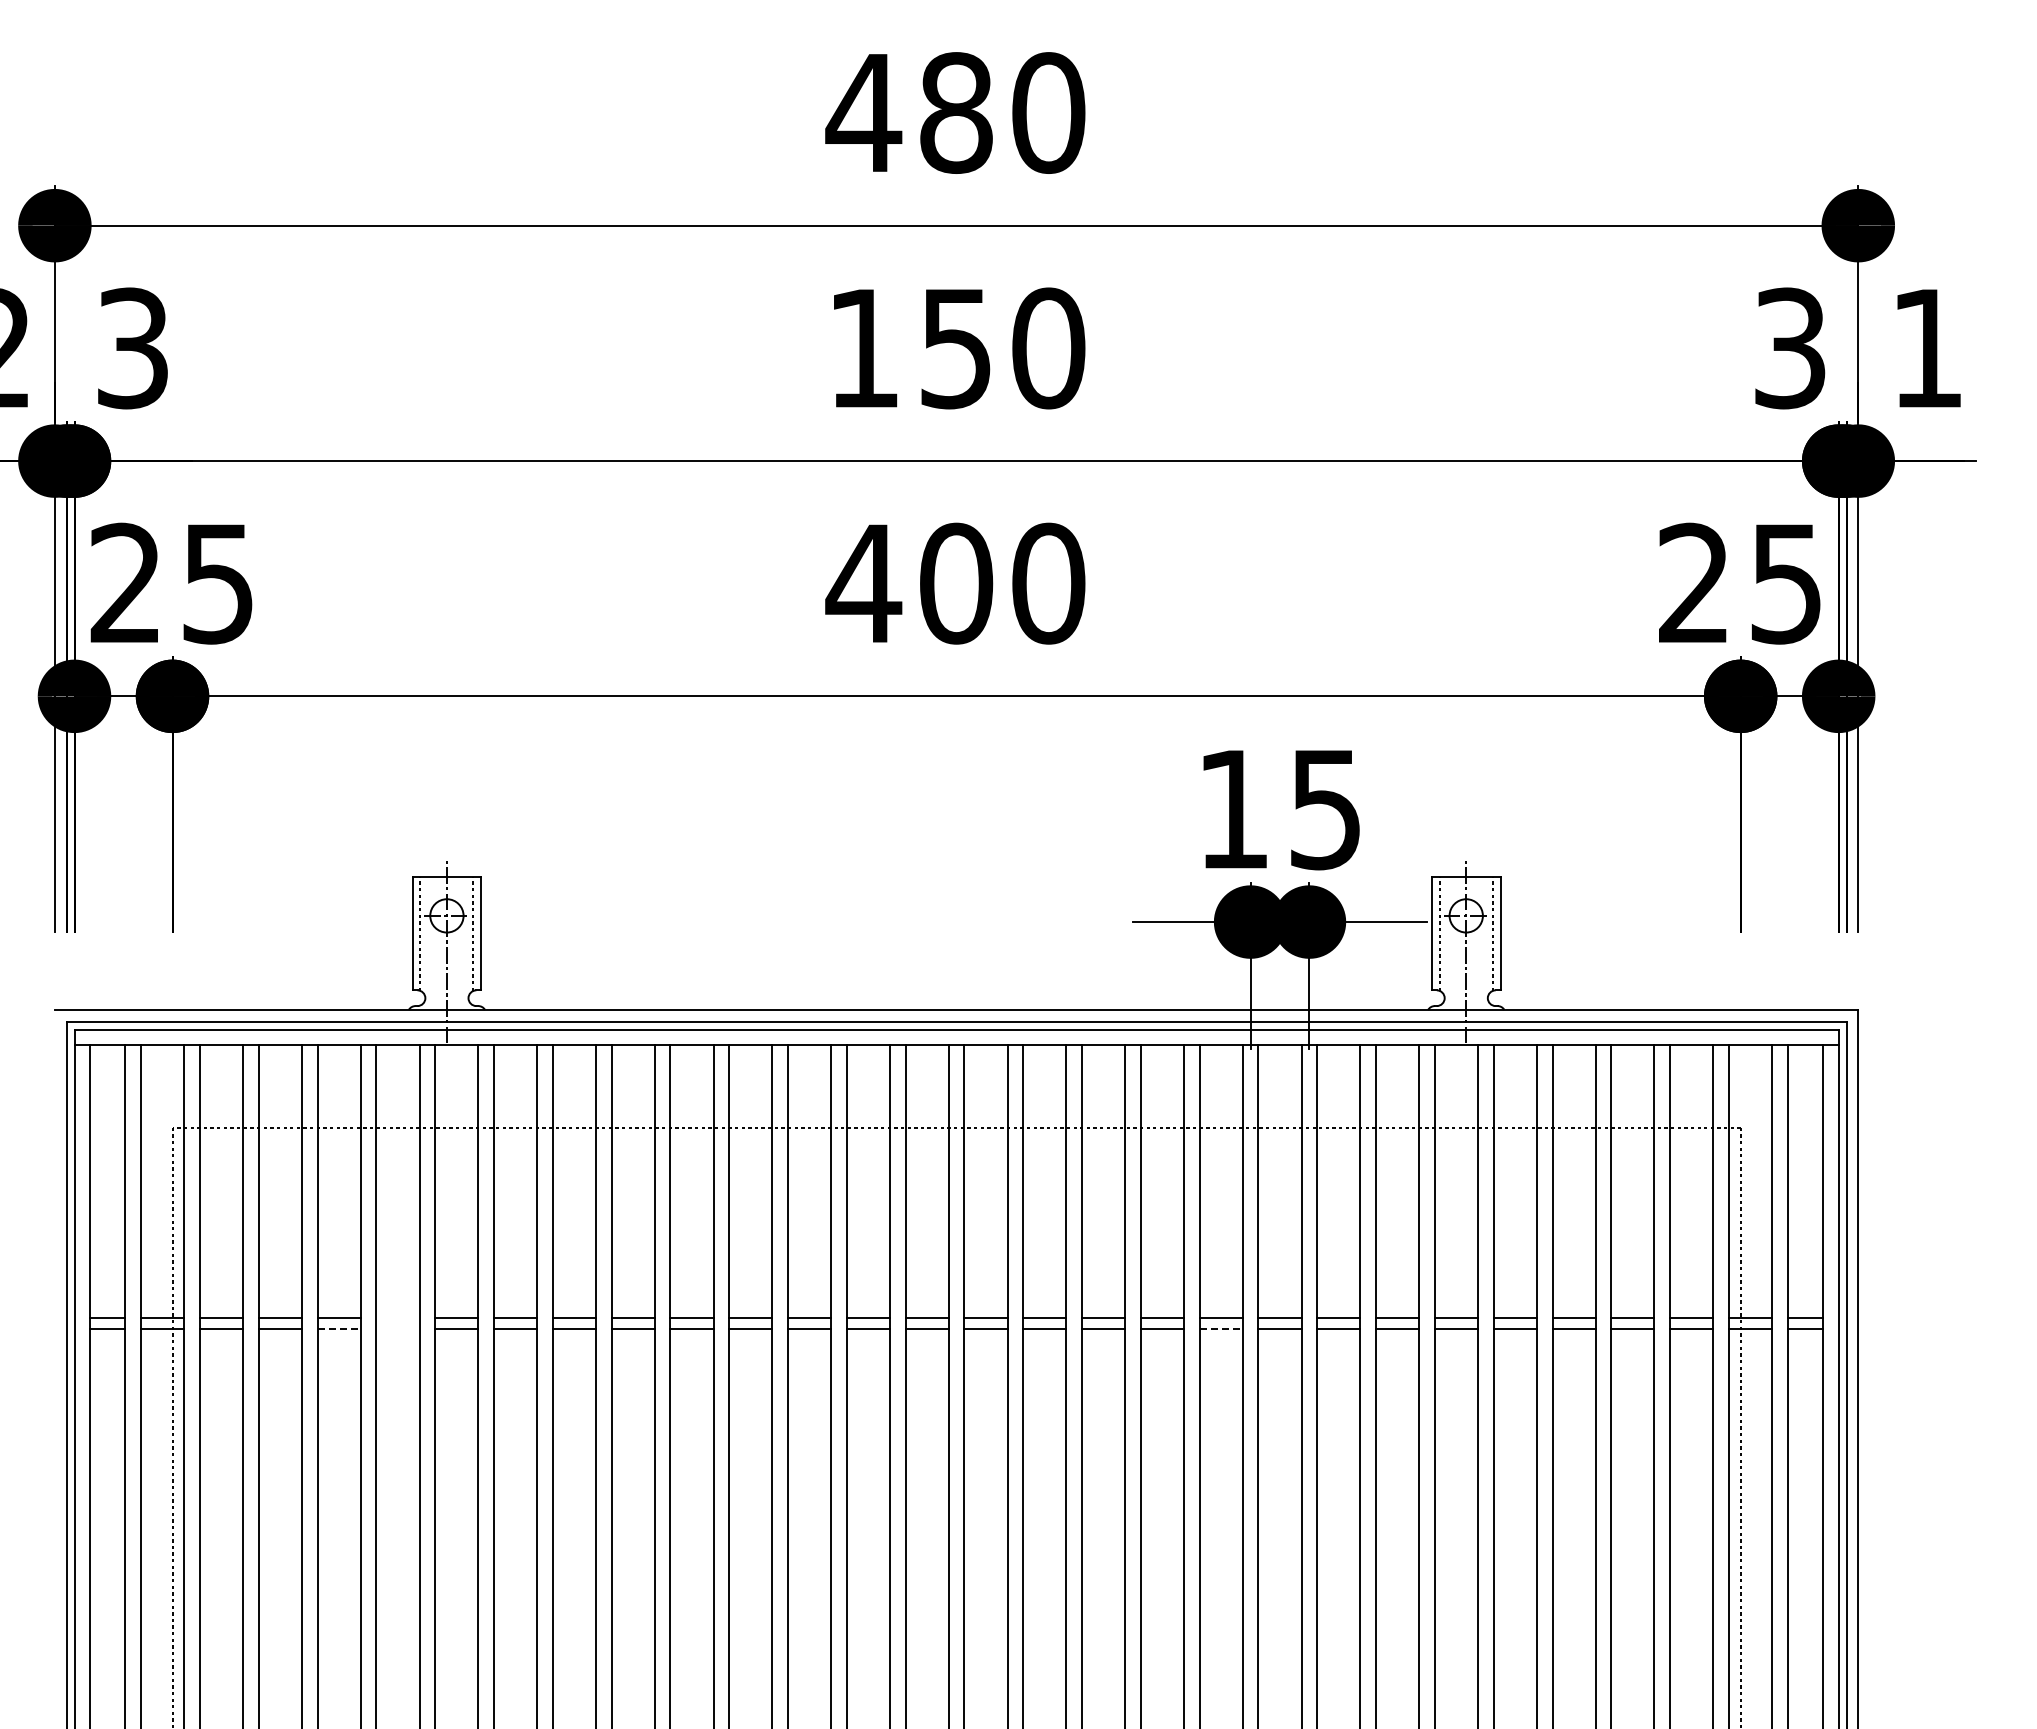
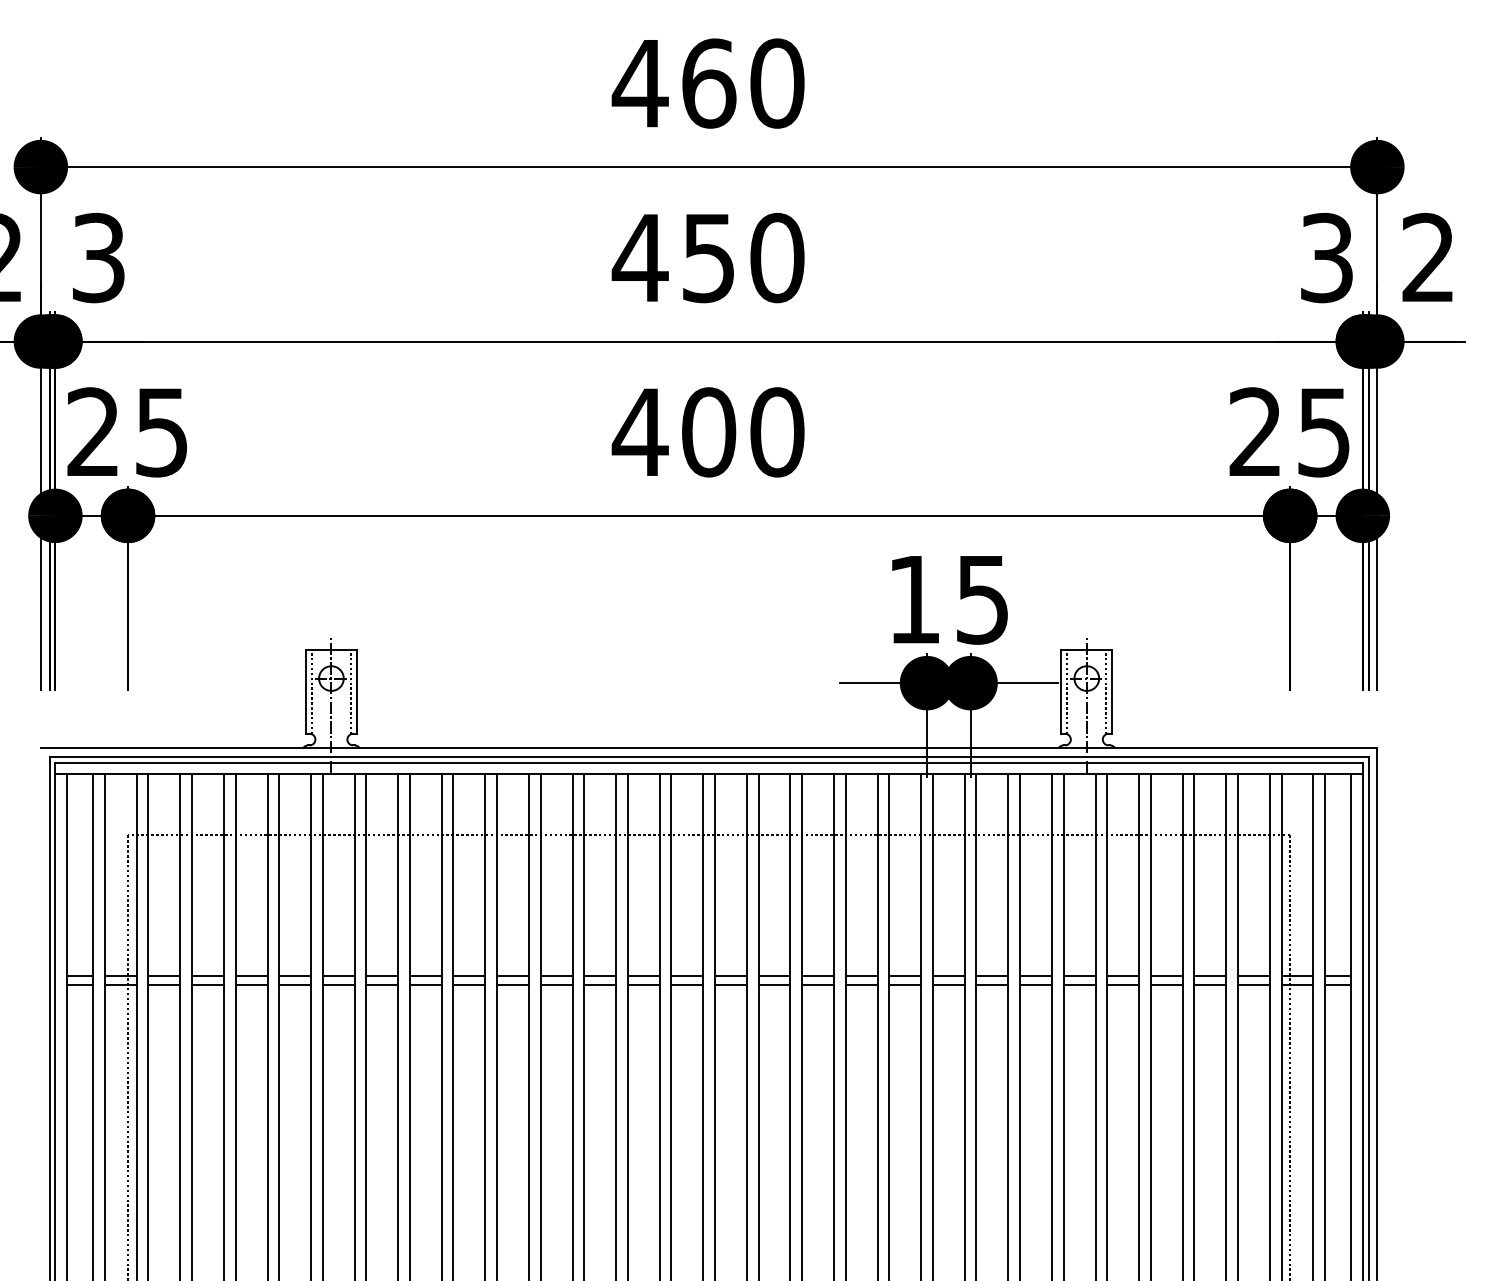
text: (956, 112) -> (709, 83), 480 -> 460
text: (1926, 347) -> (1427, 257), 1 -> 2
text: (863, 348) -> (640, 258), 150 -> 450
line: (397, 1317) -> (294, 976), added
line: (339, 1329) -> (251, 985), dashed -> solid
line: (397, 1329) -> (294, 985), added
line: (1221, 1329) -> (905, 985), dashed -> solid

